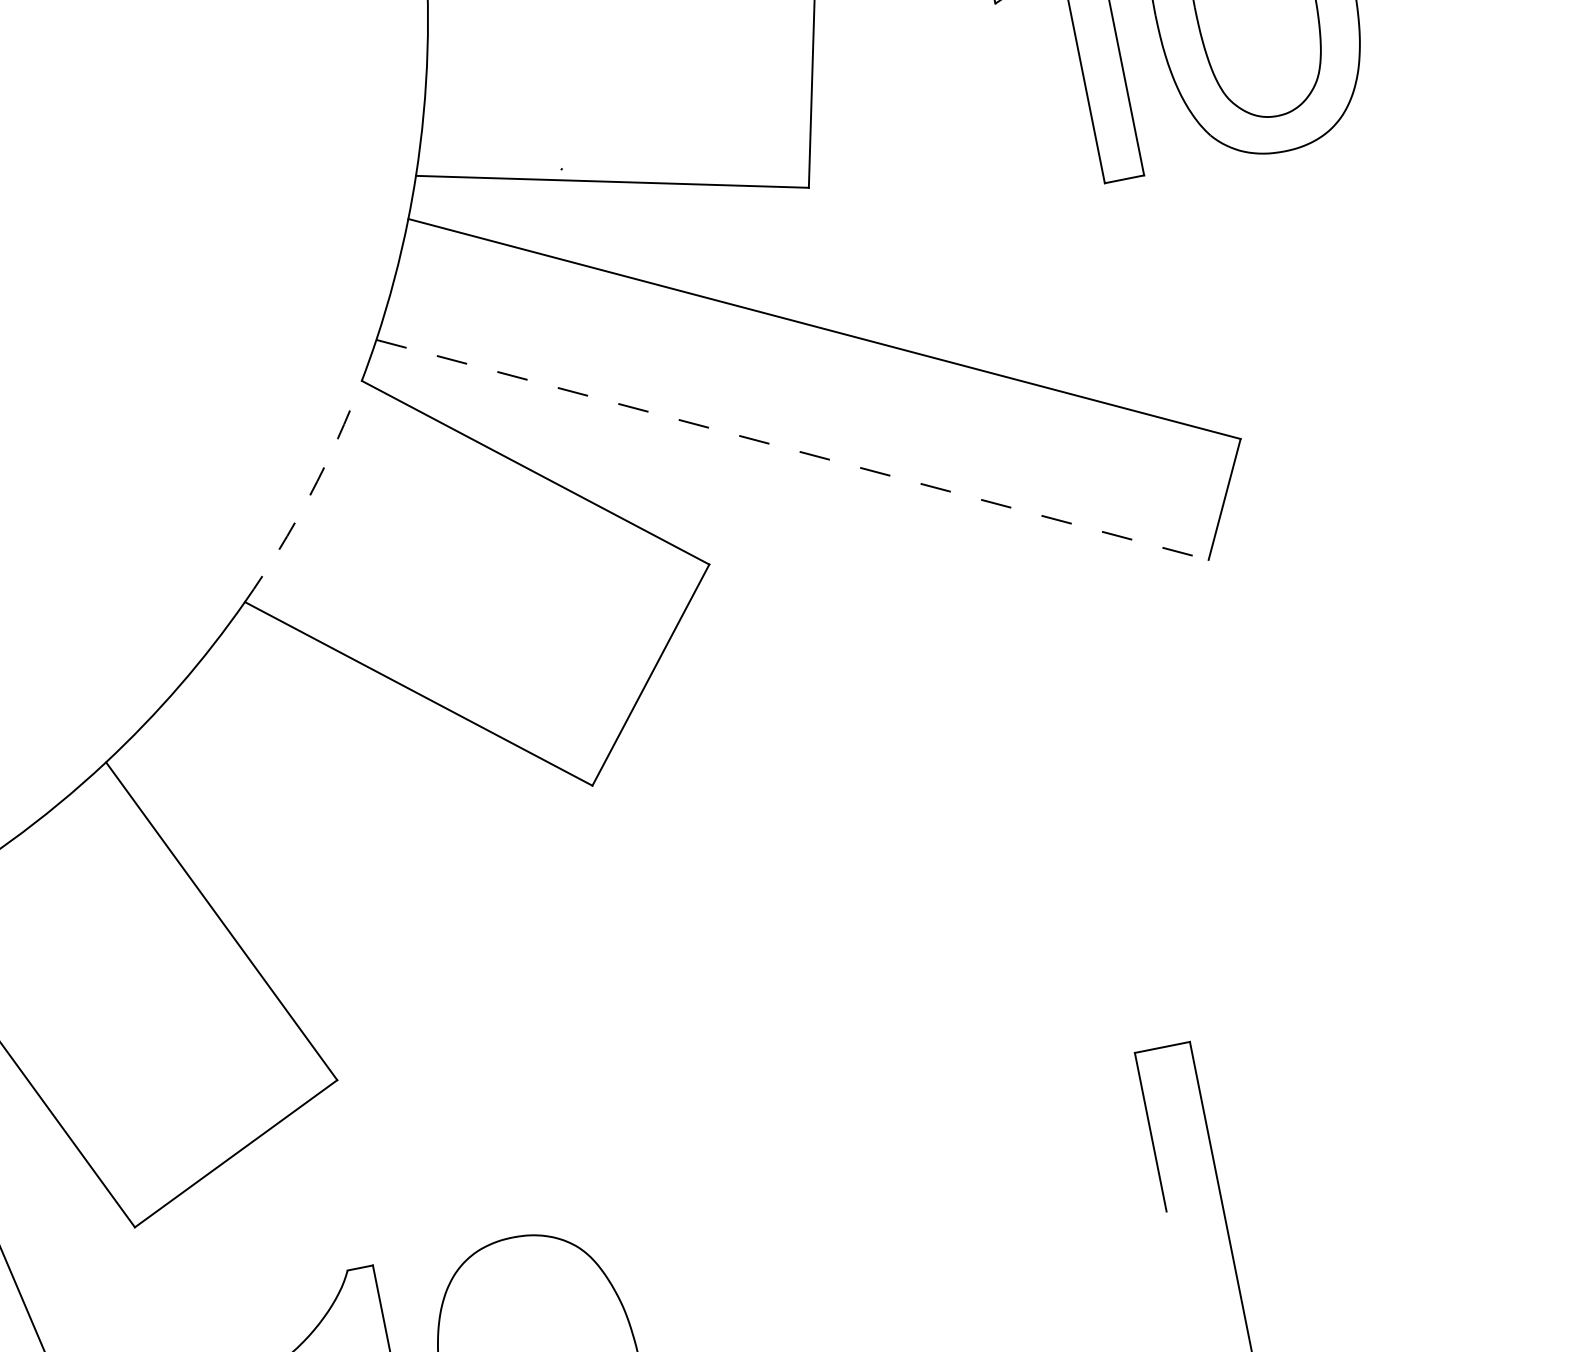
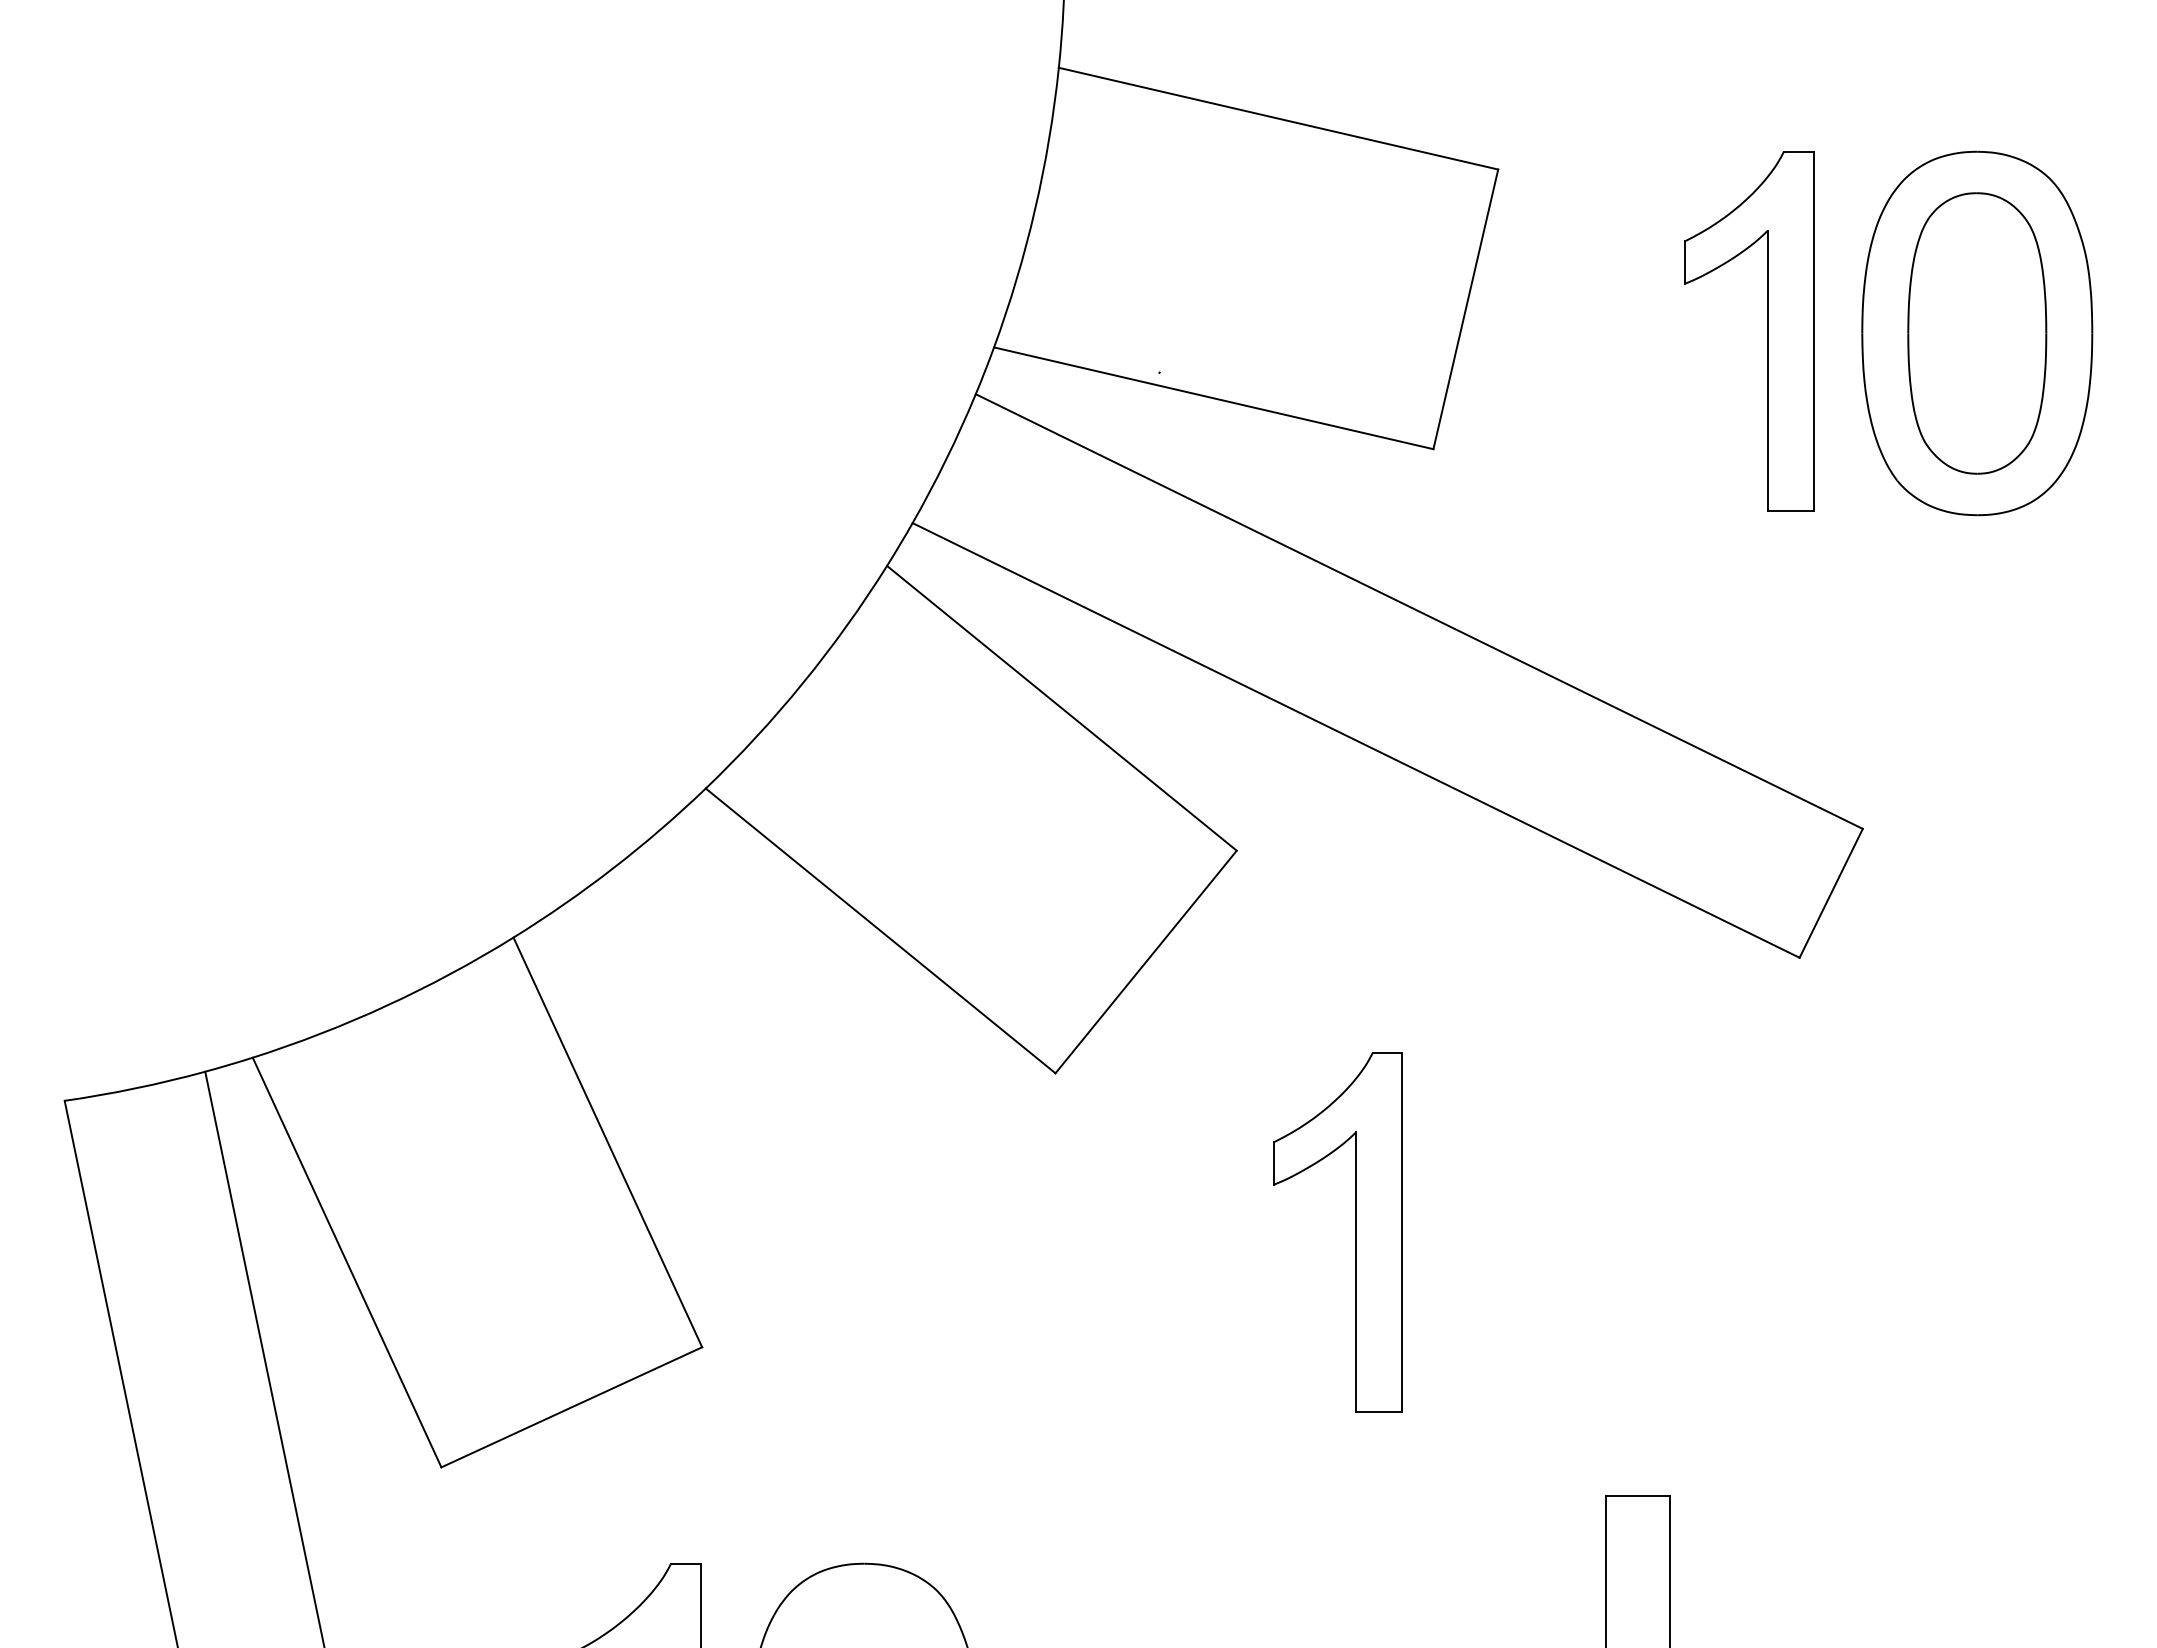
line: (792, 449) -> (1356, 740), dashed -> solid
arc: (310, 494) -> (803, 682), dashed -> solid
part: (876, 870) -> (1355, 1232), added

